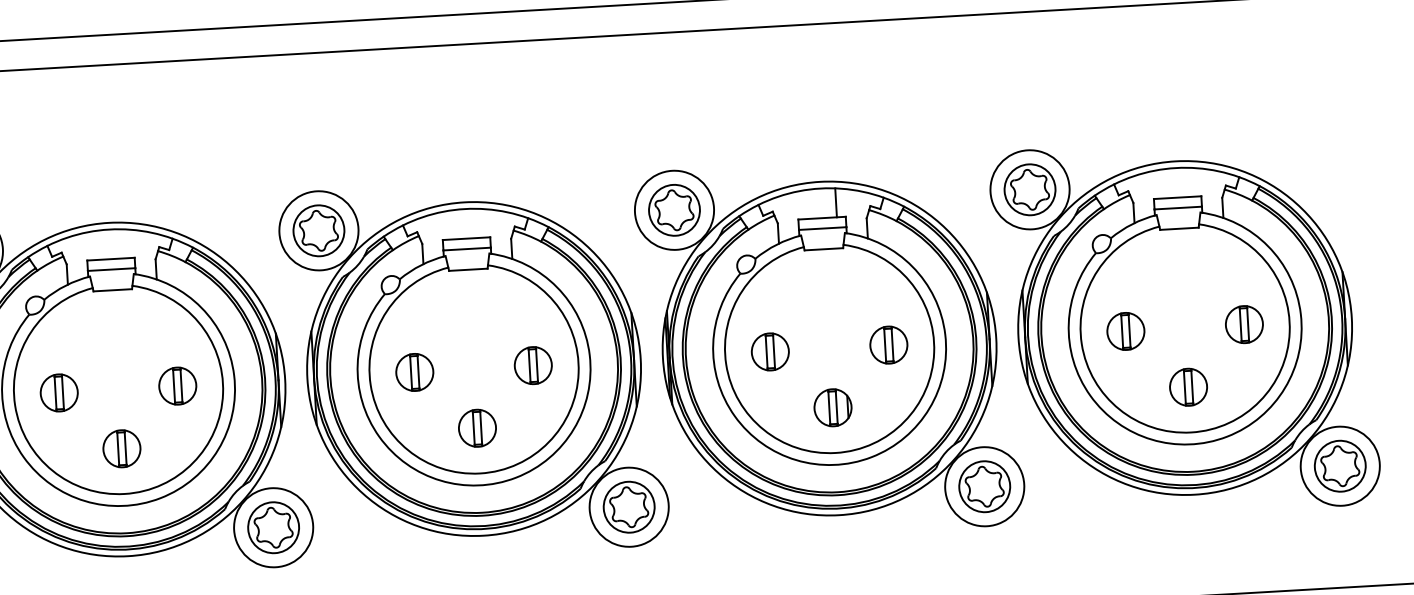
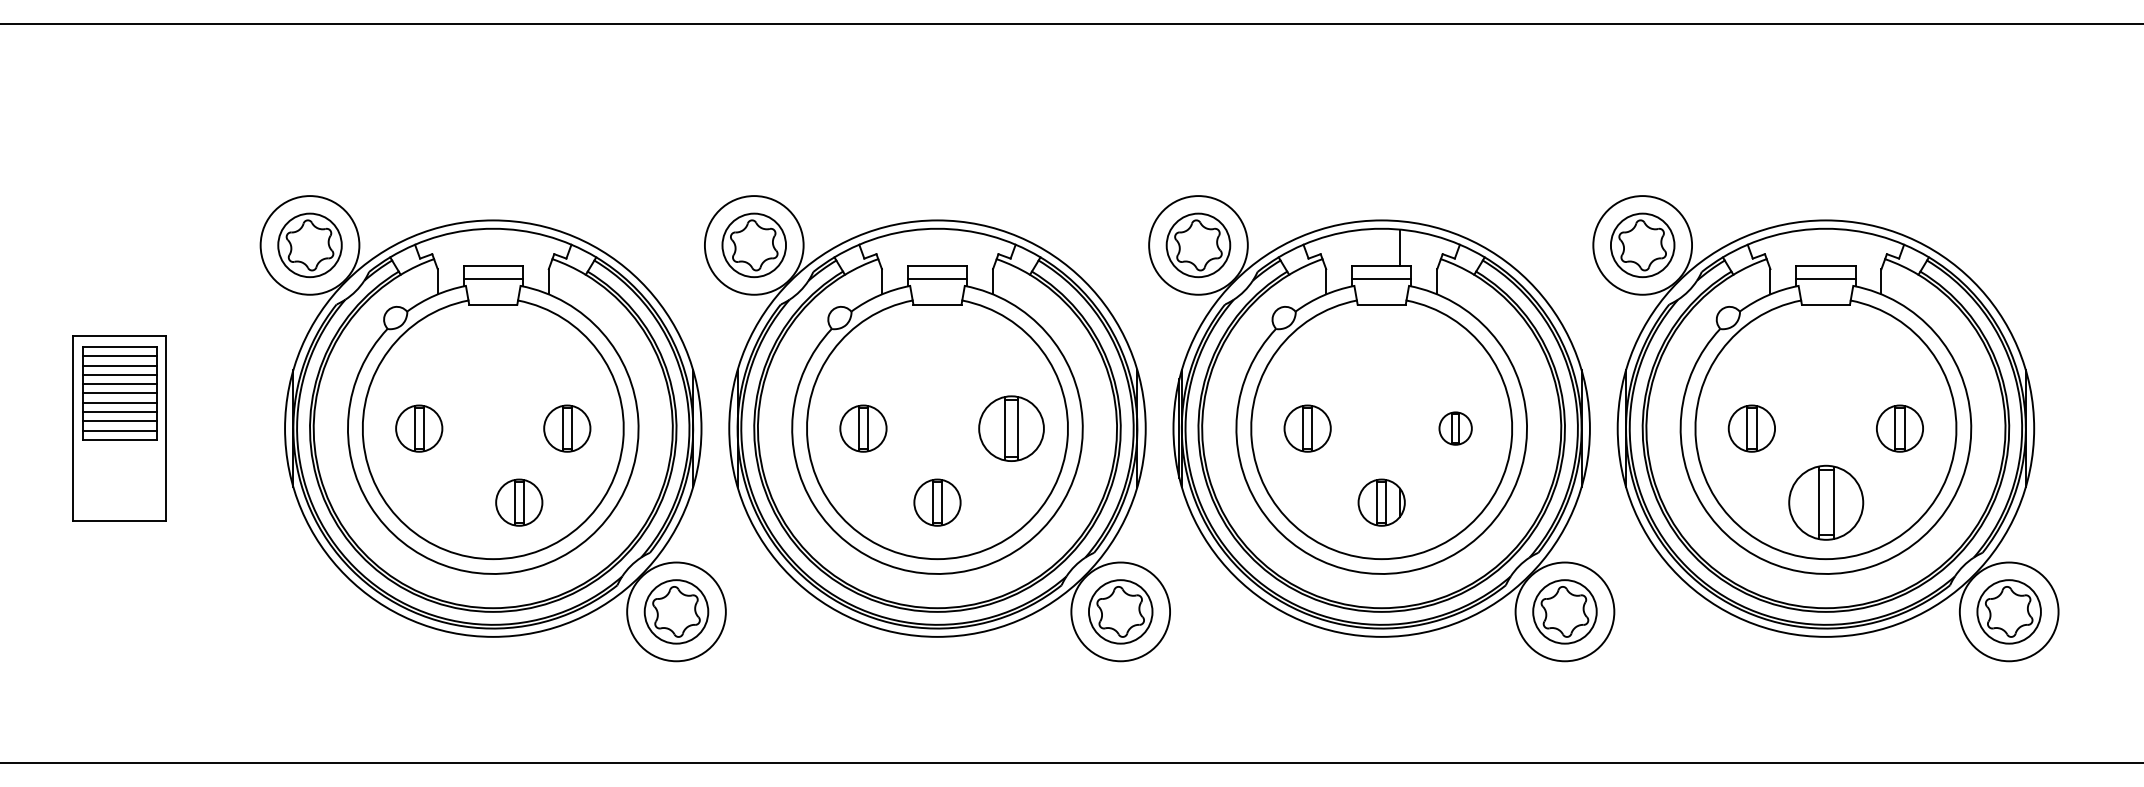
part: (888, 345) -> (1455, 428), size x0.7
part: (533, 365) -> (1011, 428), size x1.4
part: (1188, 387) -> (1825, 502), size x1.6
part: (122, 448) -> (519, 502), moved

